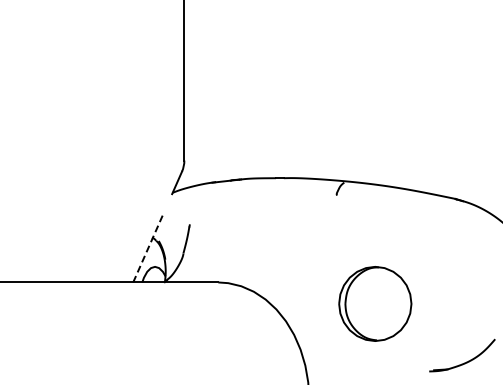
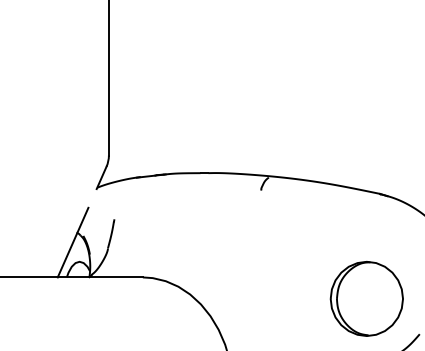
line: (148, 247) -> (73, 242), dashed -> solid
part: (375, 303) -> (367, 298), moved

